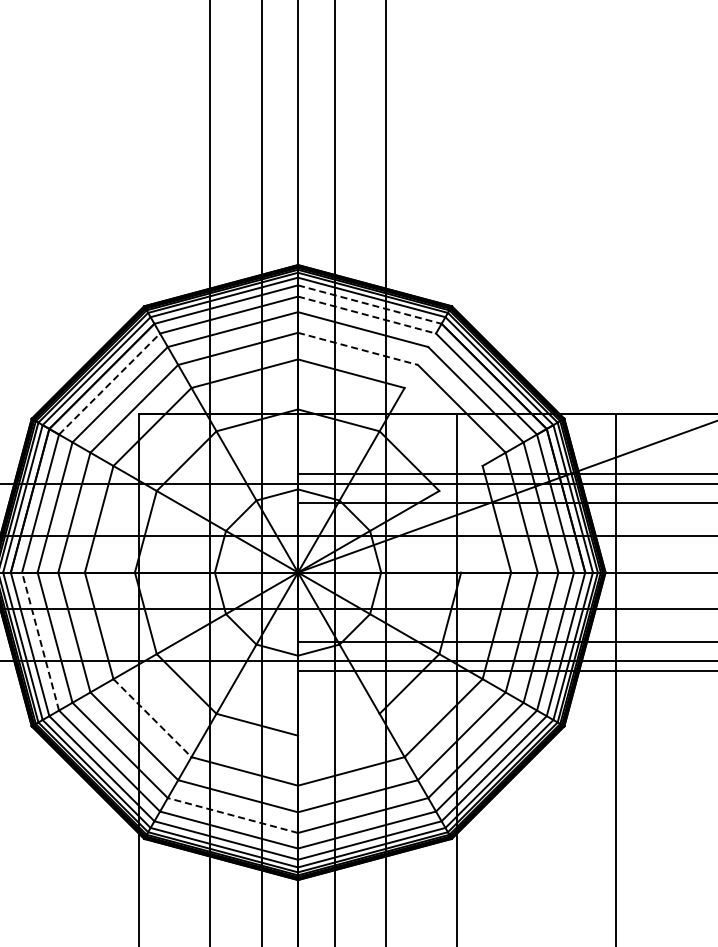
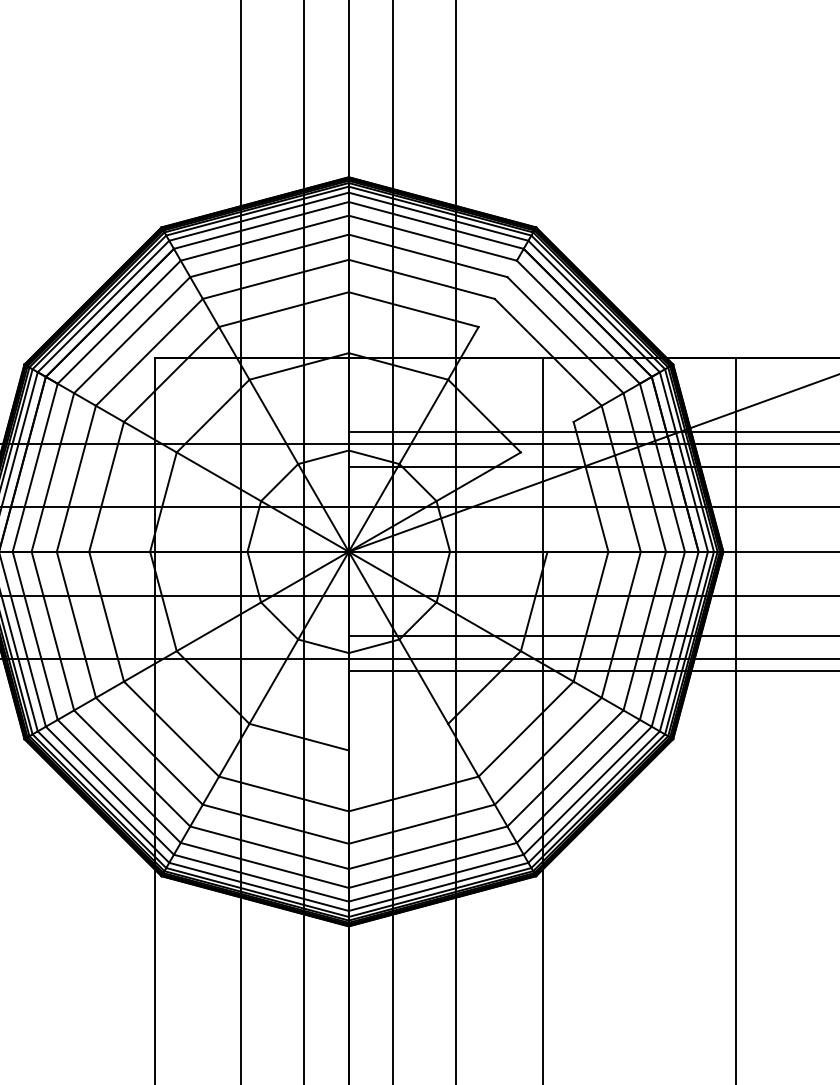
line: (370, 304) -> (437, 225), dashed -> solid
line: (367, 315) -> (433, 238), dashed -> solid
line: (358, 349) -> (422, 280), dashed -> solid
line: (109, 383) -> (119, 321), dashed -> solid
line: (40, 641) -> (35, 635), dashed -> solid
line: (152, 718) -> (171, 729), dashed -> solid
line: (232, 815) -> (268, 847), dashed -> solid

